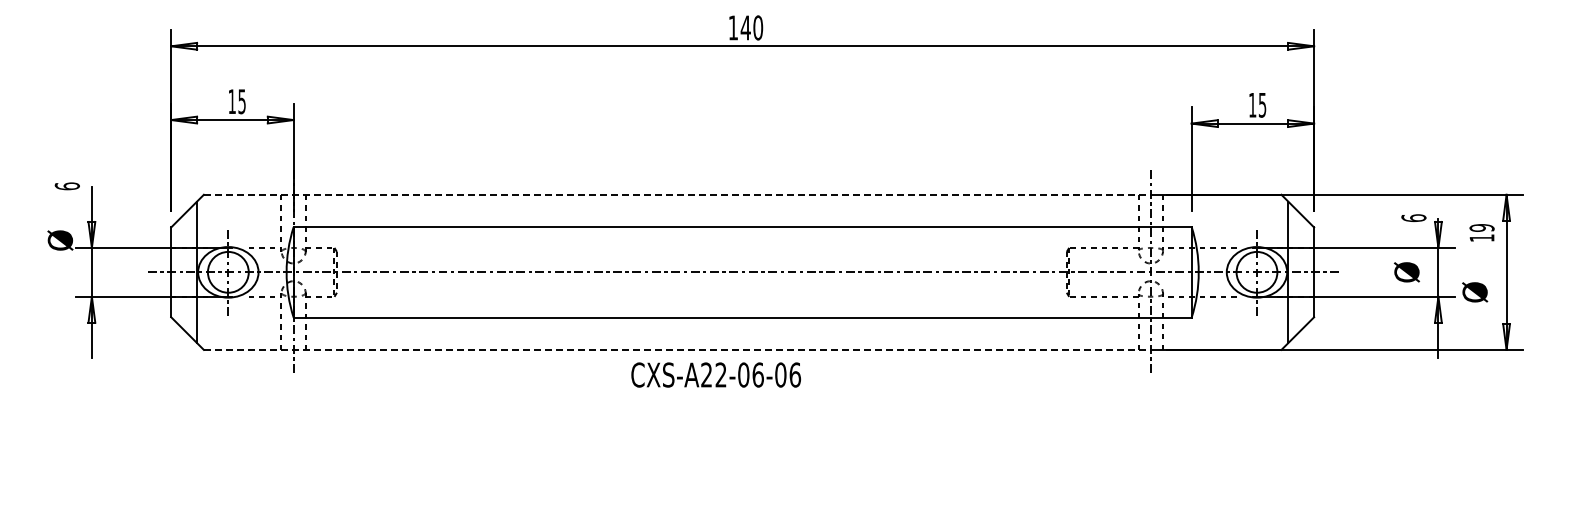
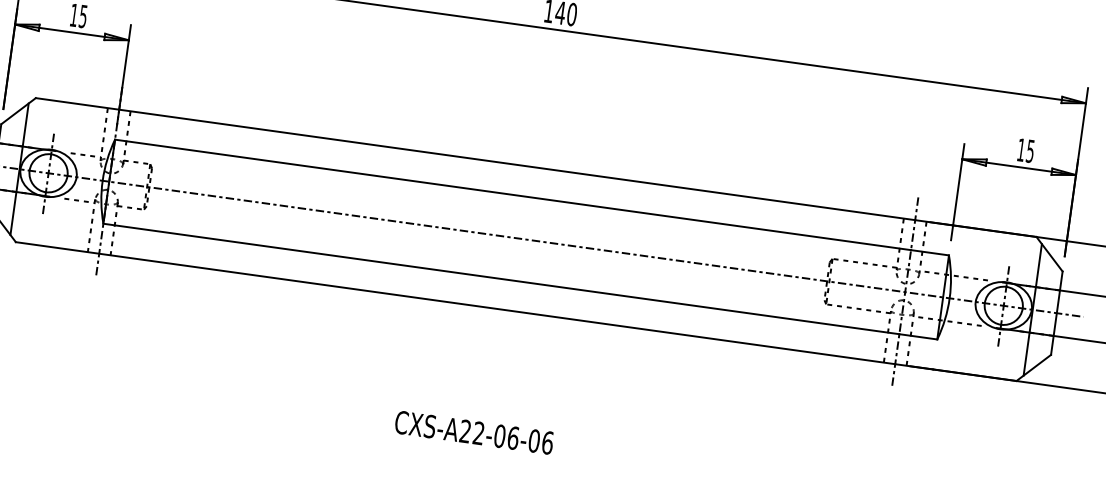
line: (677, 194) -> (475, 158), dashed -> solid
line: (677, 349) -> (455, 302), dashed -> solid
text: (716, 374) -> (474, 432), moved

